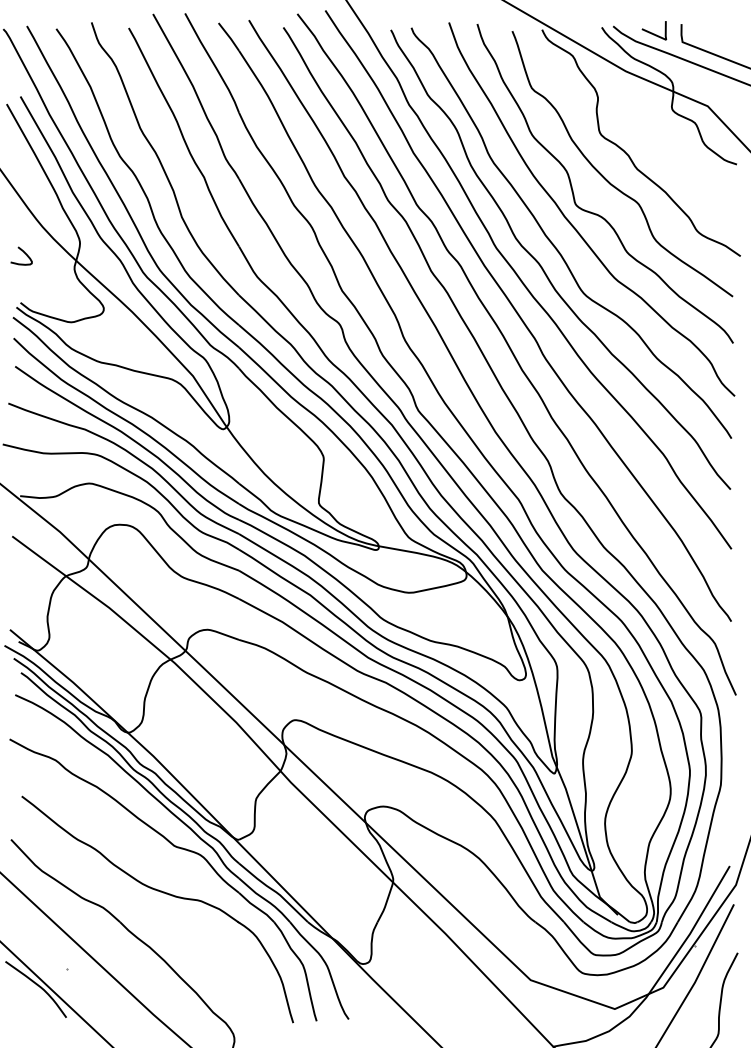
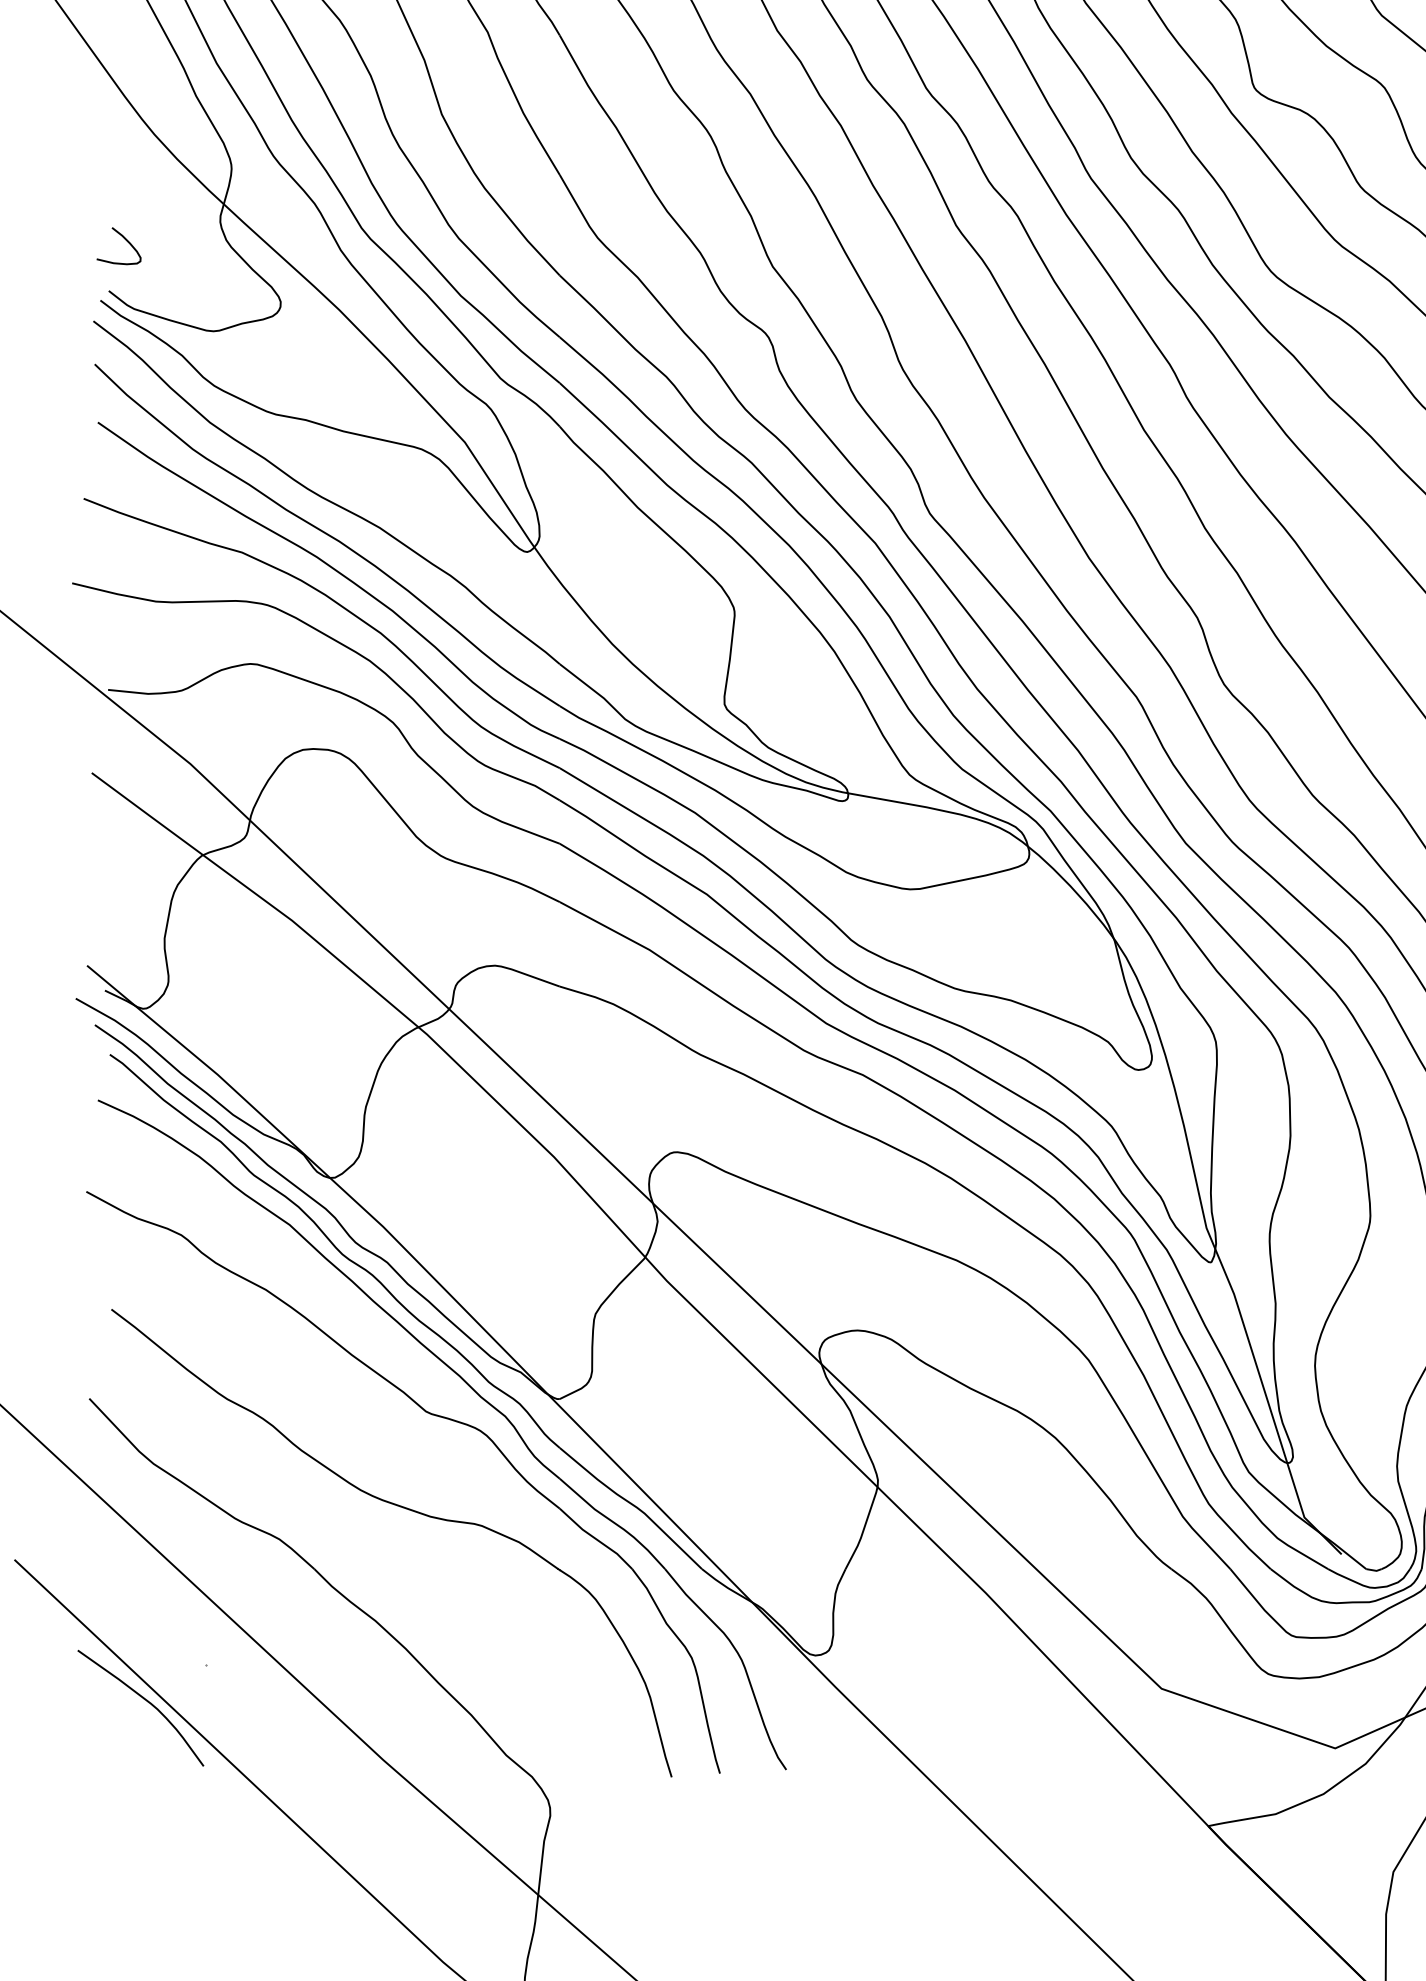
curve: (23, 252) -> (123, 238), moved

